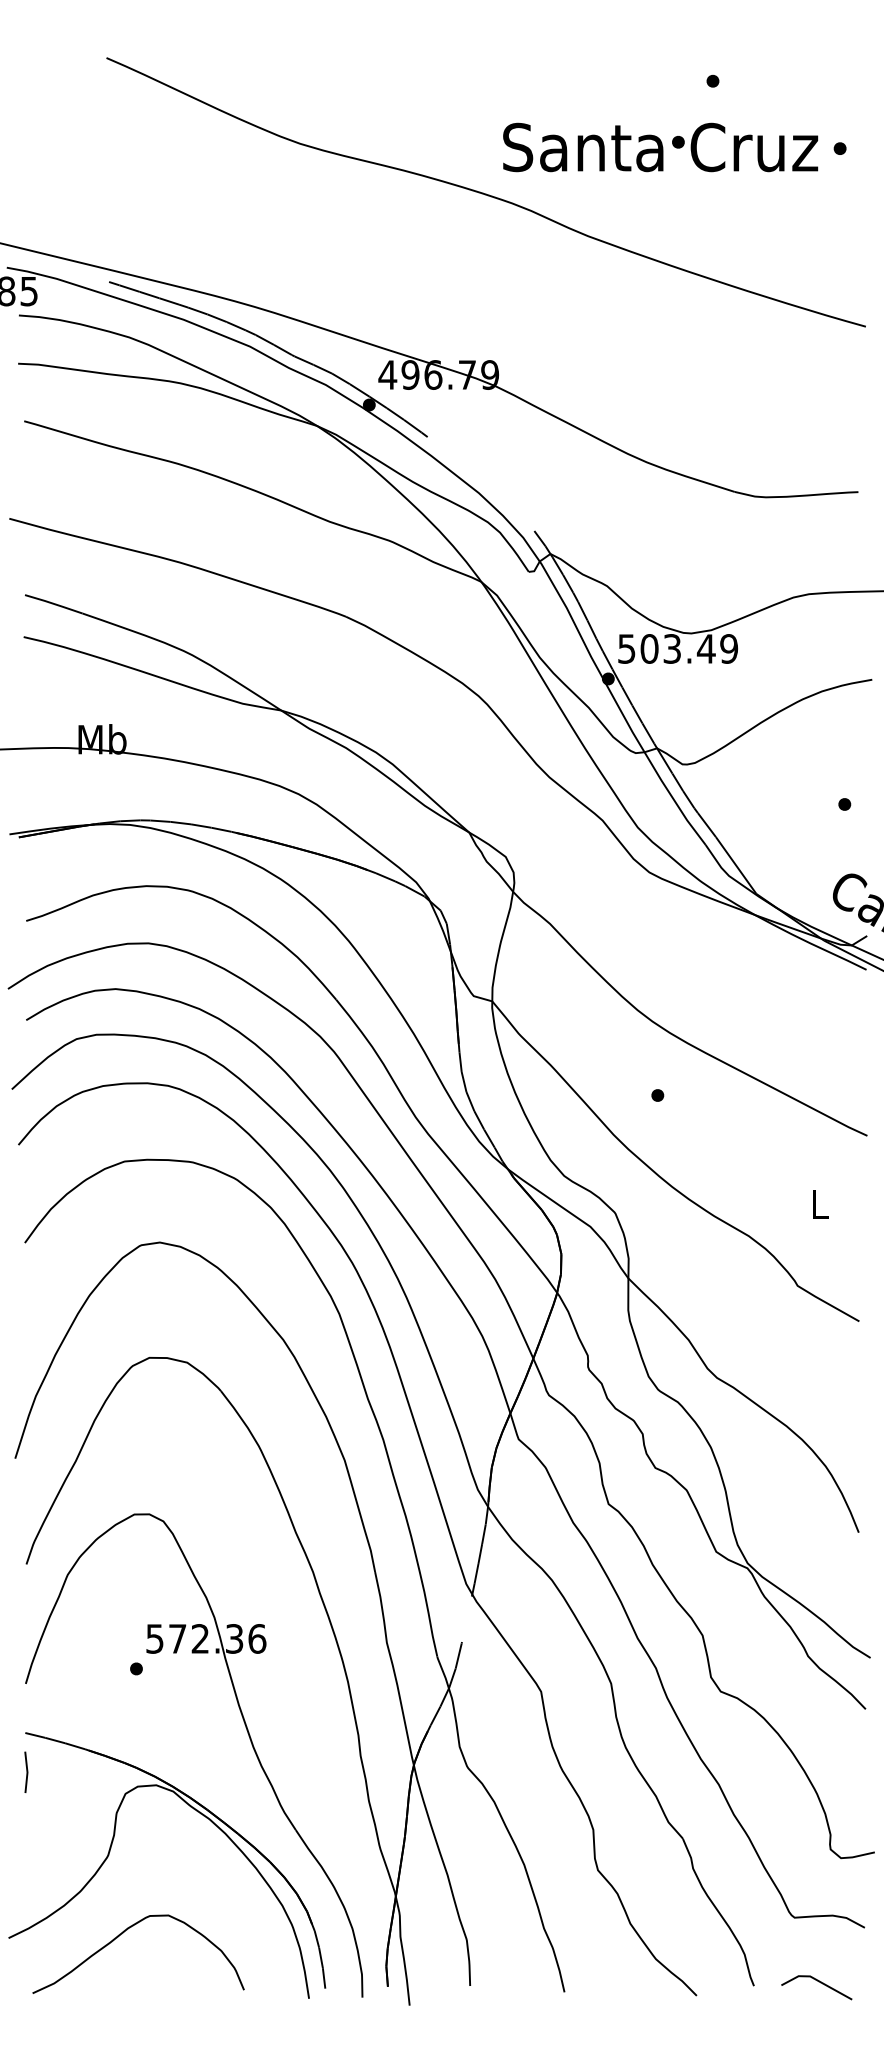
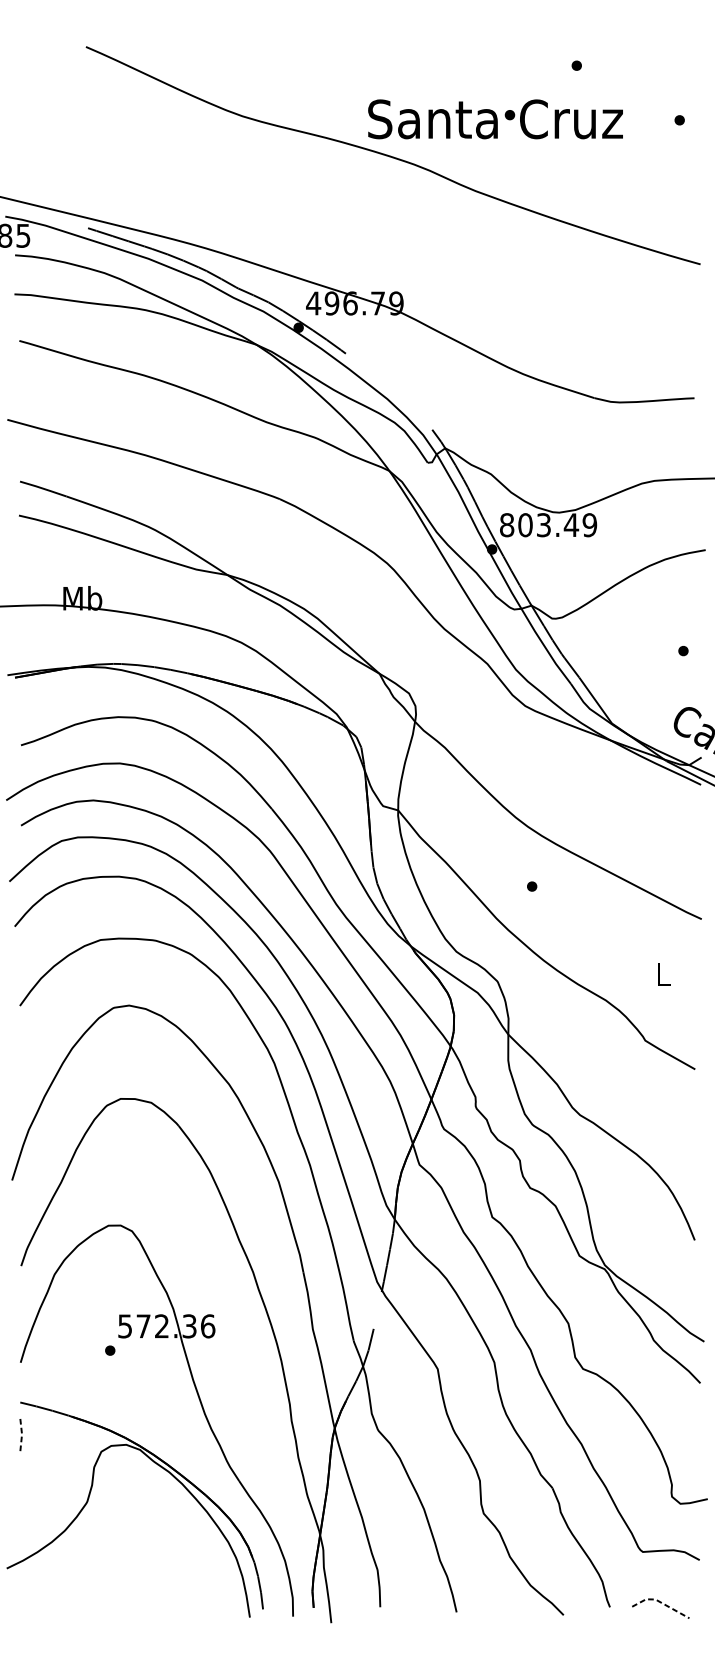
text: (660, 147) -> (495, 119), moved
text: (626, 648) -> (506, 524), 503.49 -> 803.49
line: (27, 1772) -> (22, 1434), solid -> dashed
curve: (122, 1934) -> (98, 1565), removed
line: (816, 1979) -> (660, 1602), solid -> dashed

